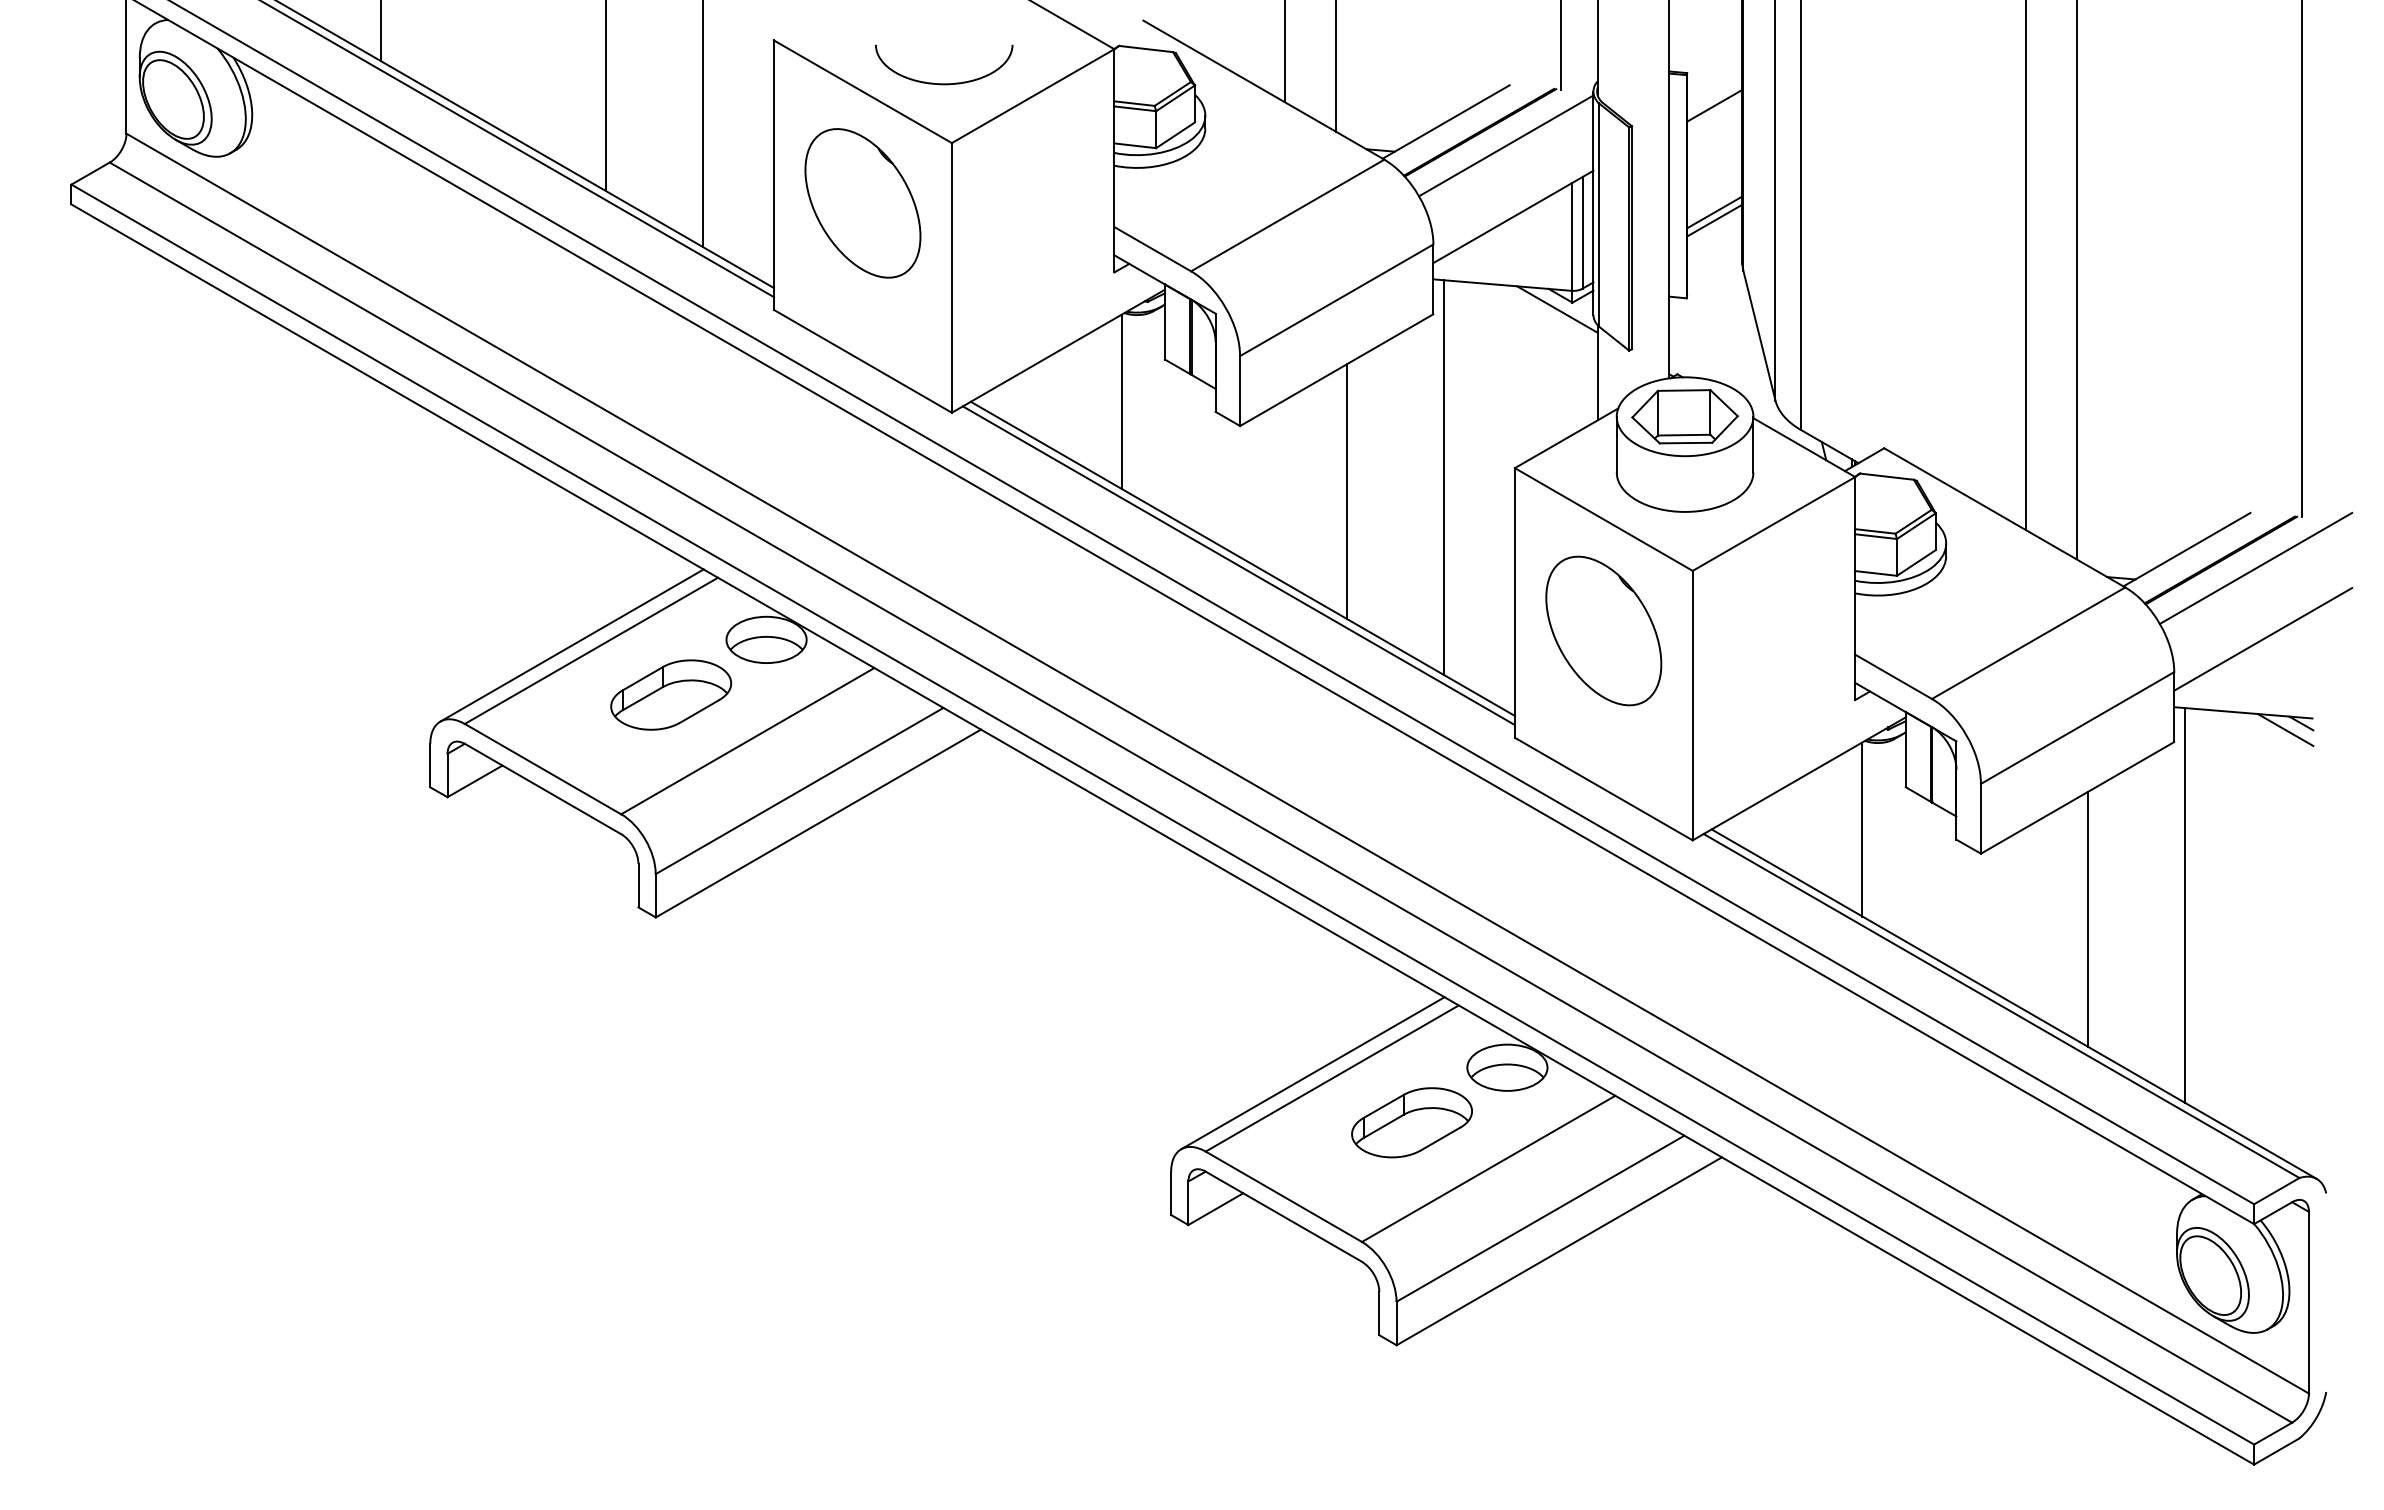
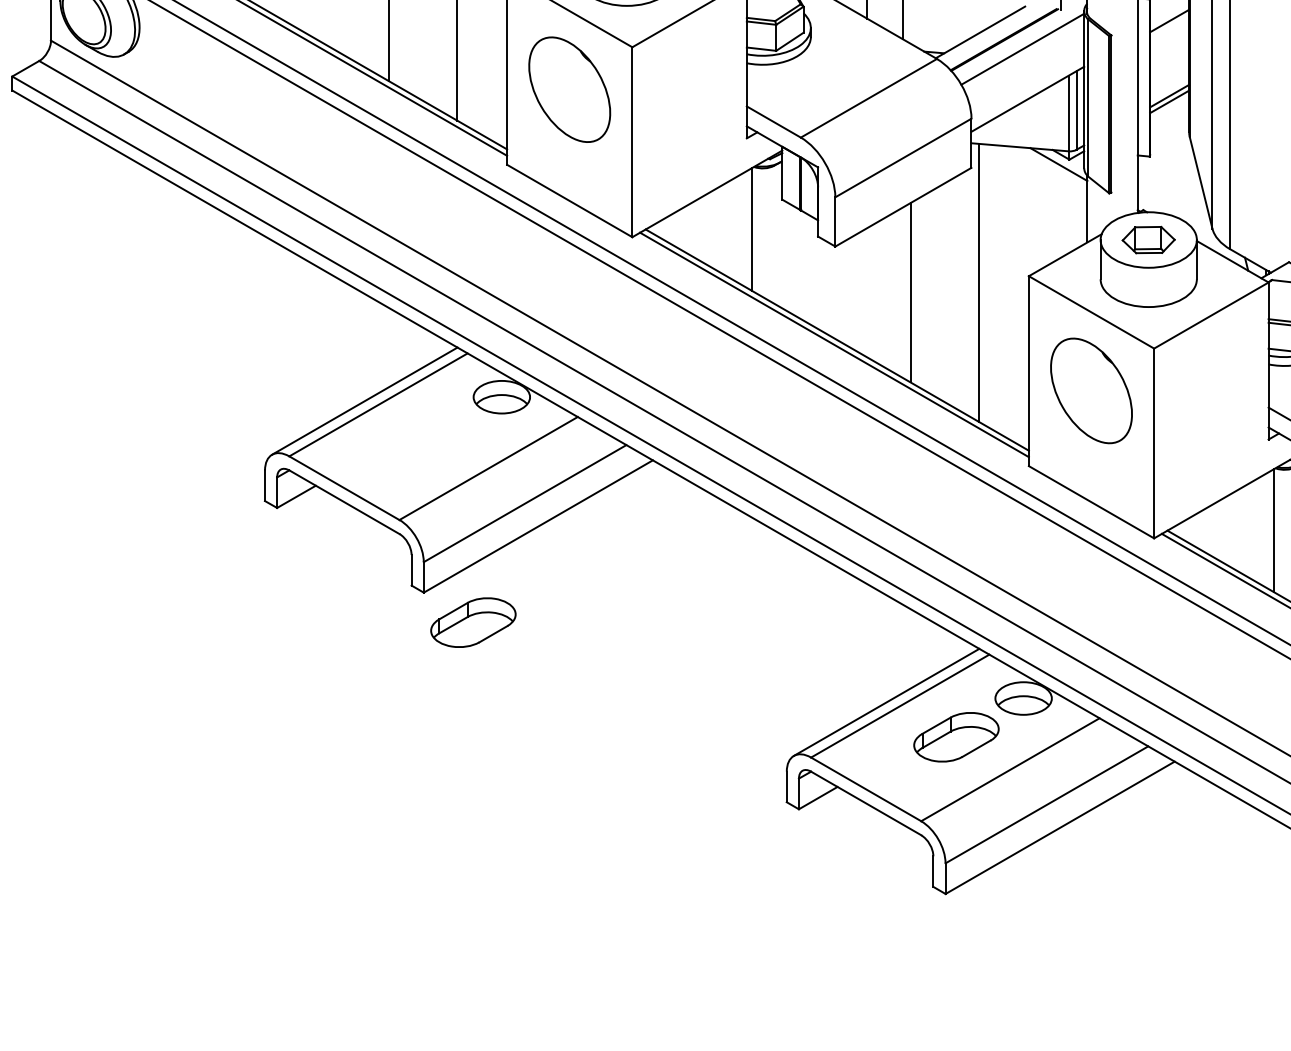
part: (1684, 416) -> (1148, 239), size x0.7
part: (671, 694) -> (473, 622), moved

